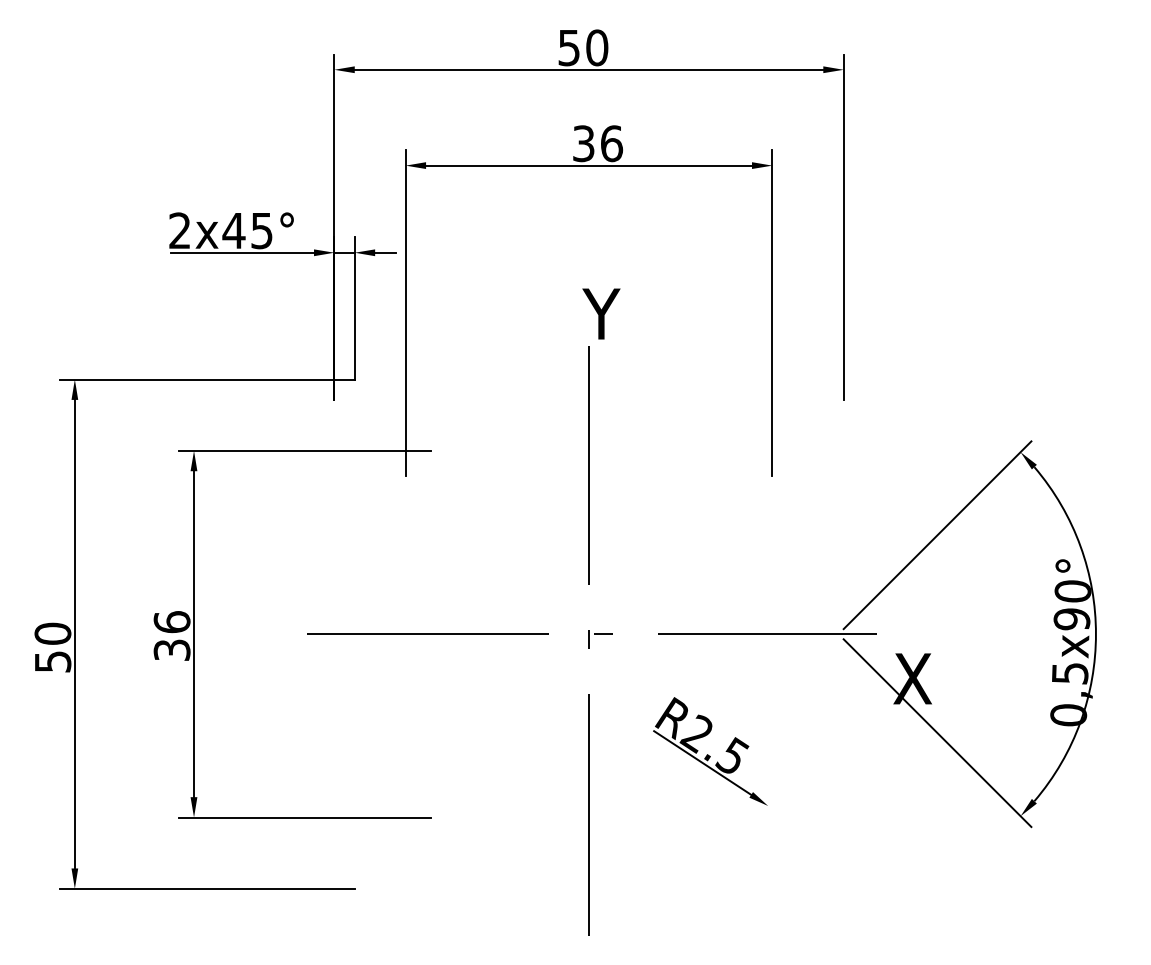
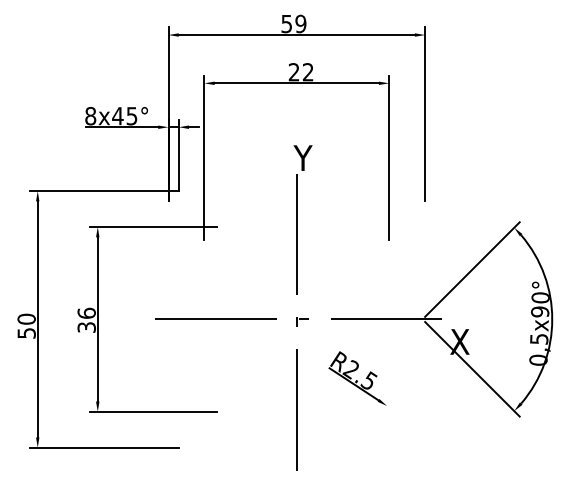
text: (596, 48) -> (300, 24), 50 -> 59
text: (598, 144) -> (301, 72), 36 -> 22
text: (179, 231) -> (90, 116), 2x45° -> 8x45°

